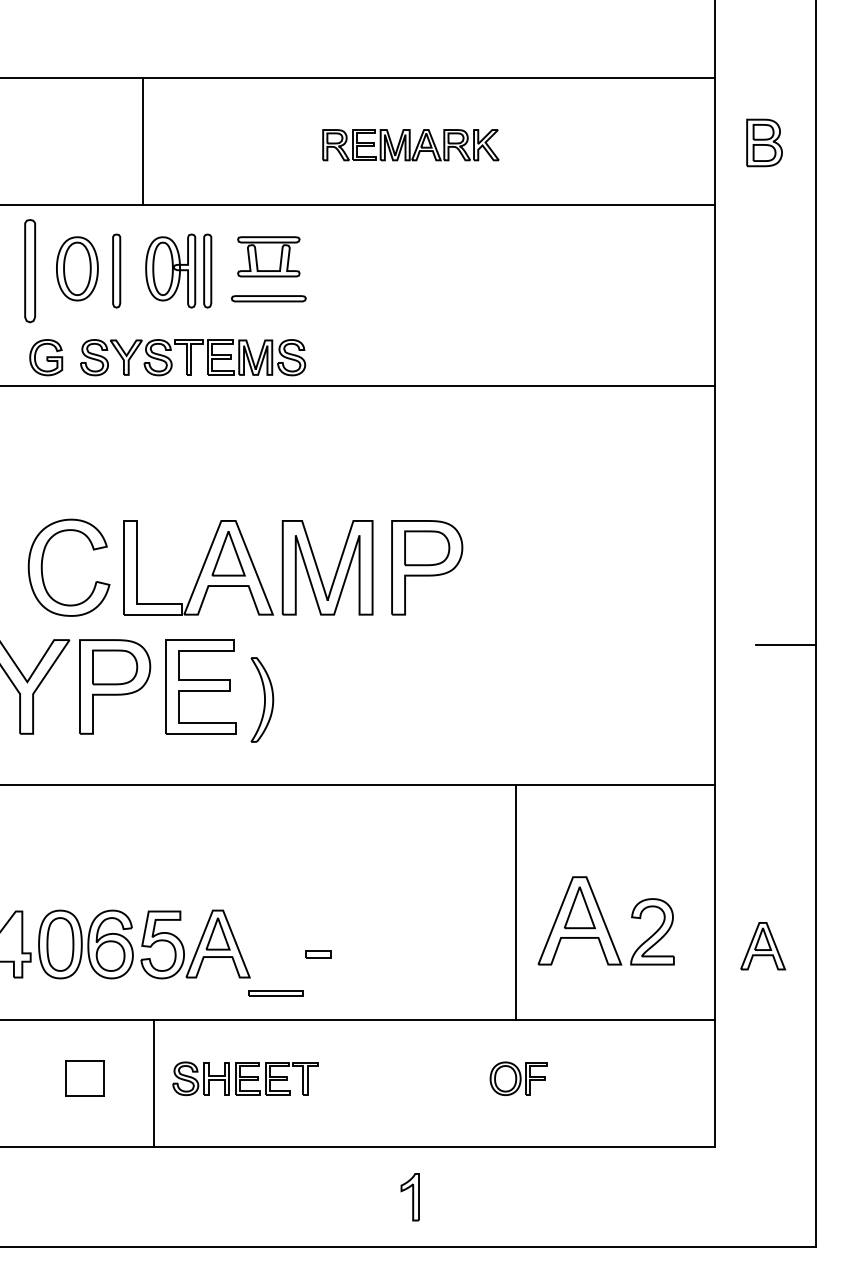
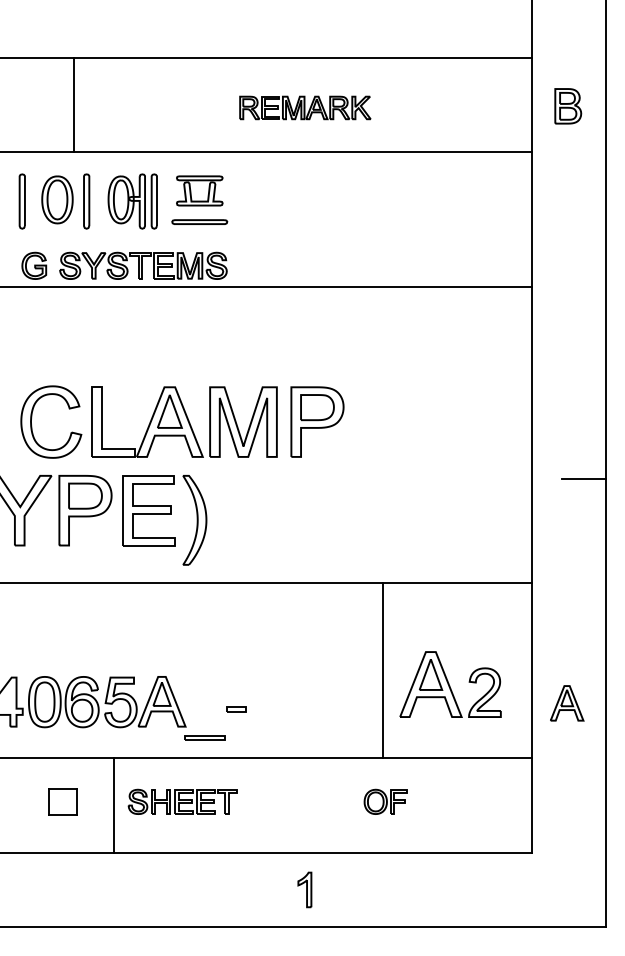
line: (143, 140) -> (73, 104), moved
part: (29, 270) -> (21, 201), size x0.71
part: (262, 699) -> (195, 519), size x1.43

